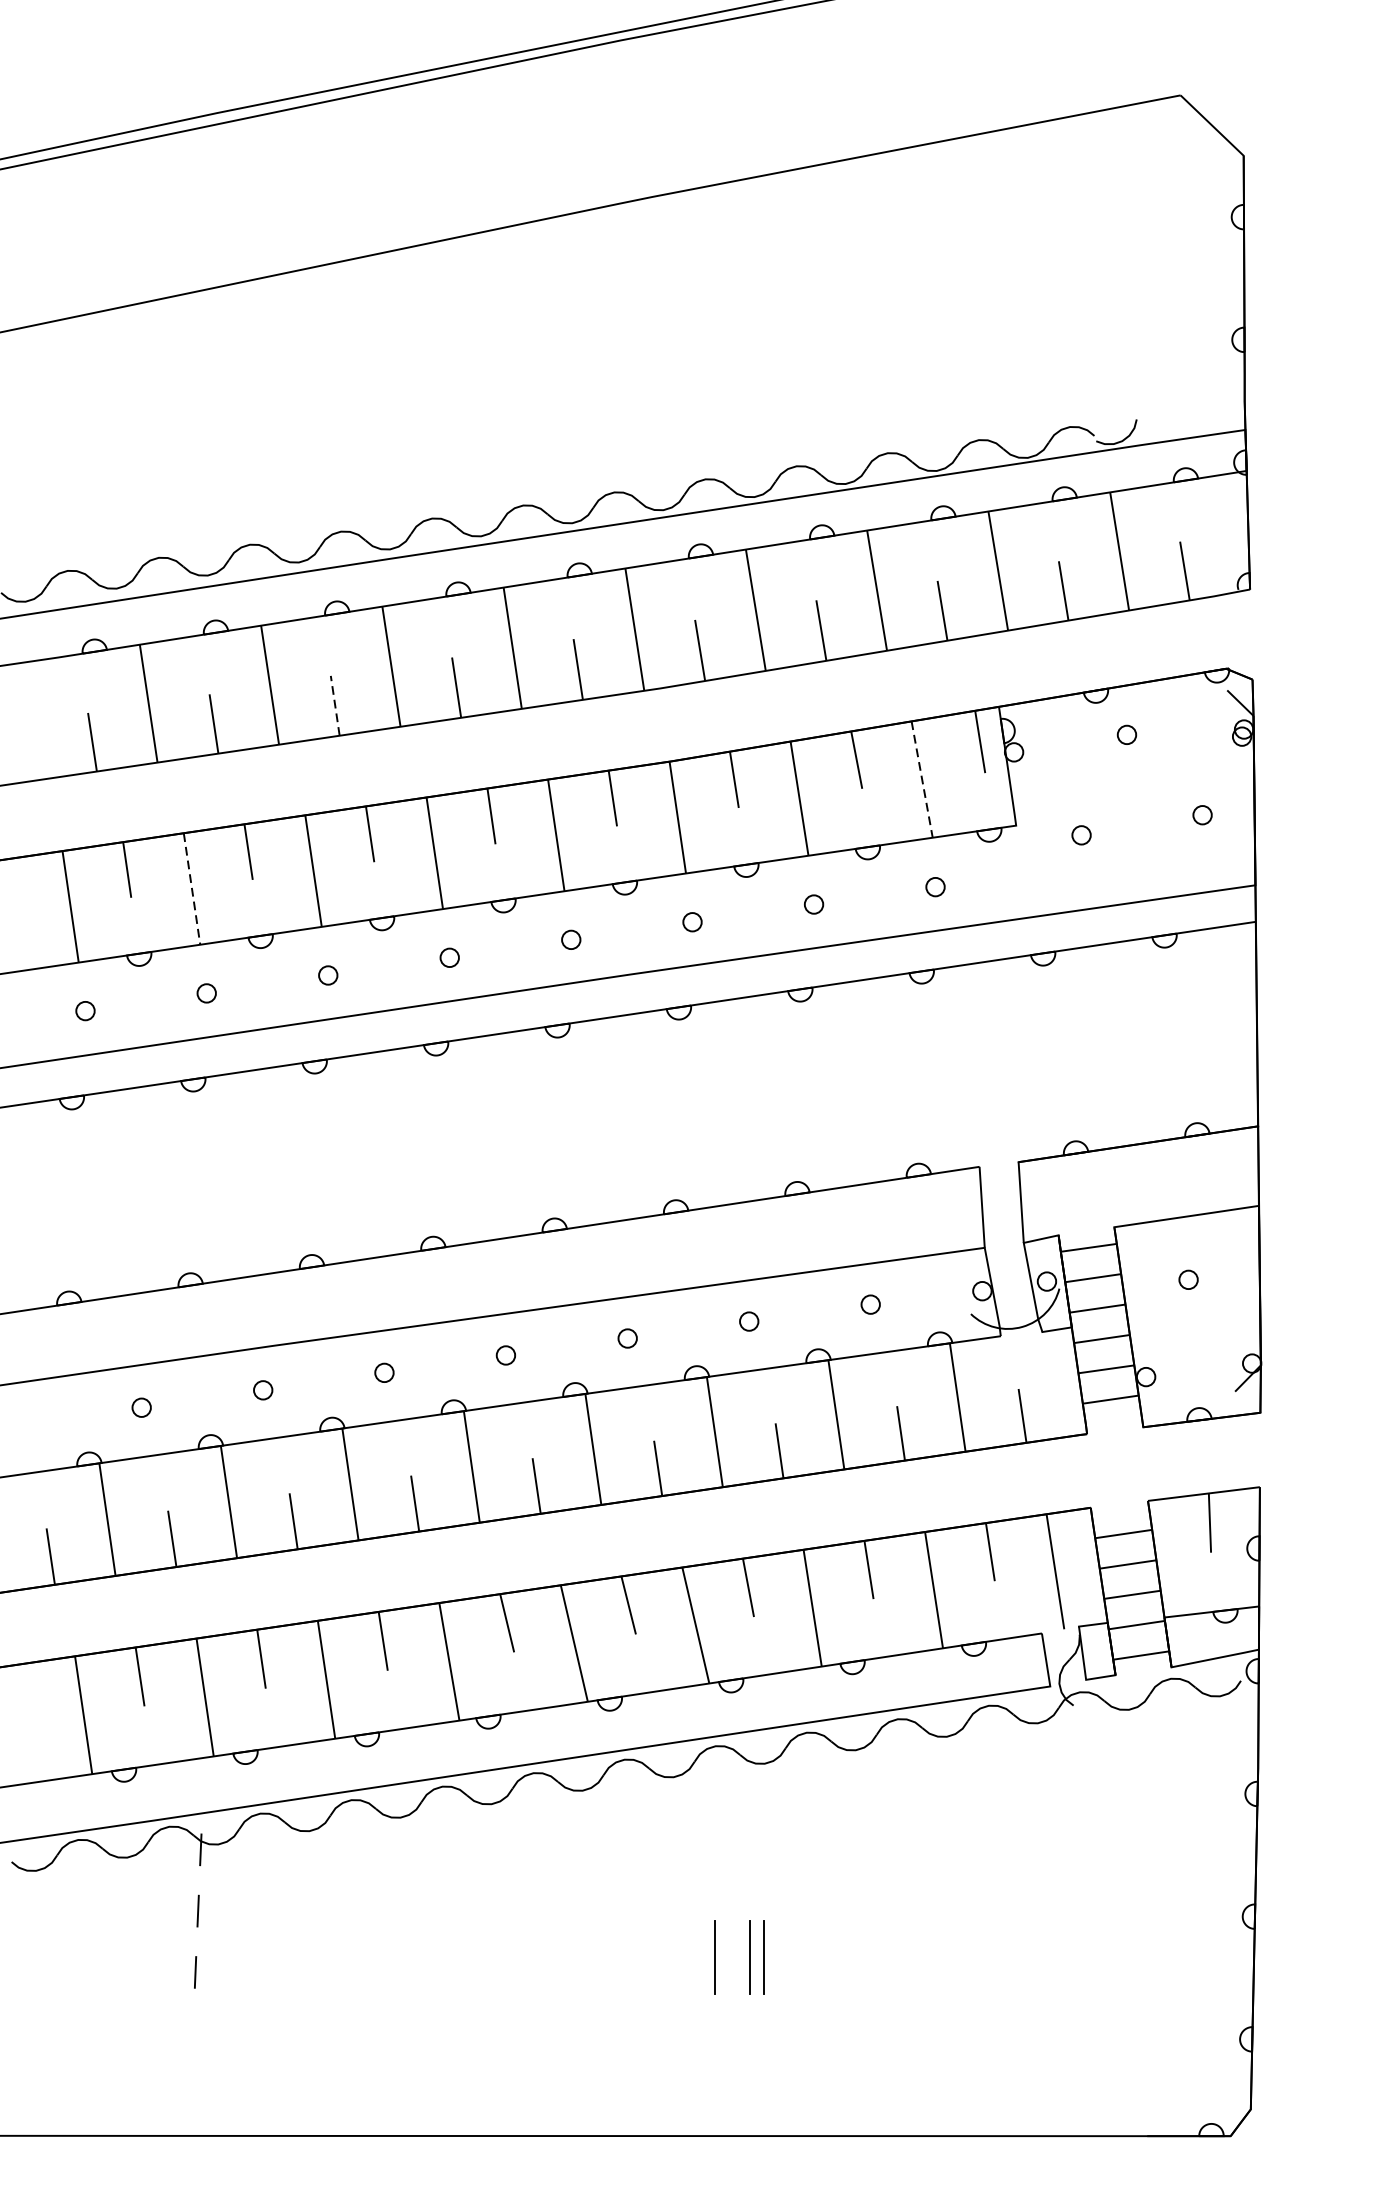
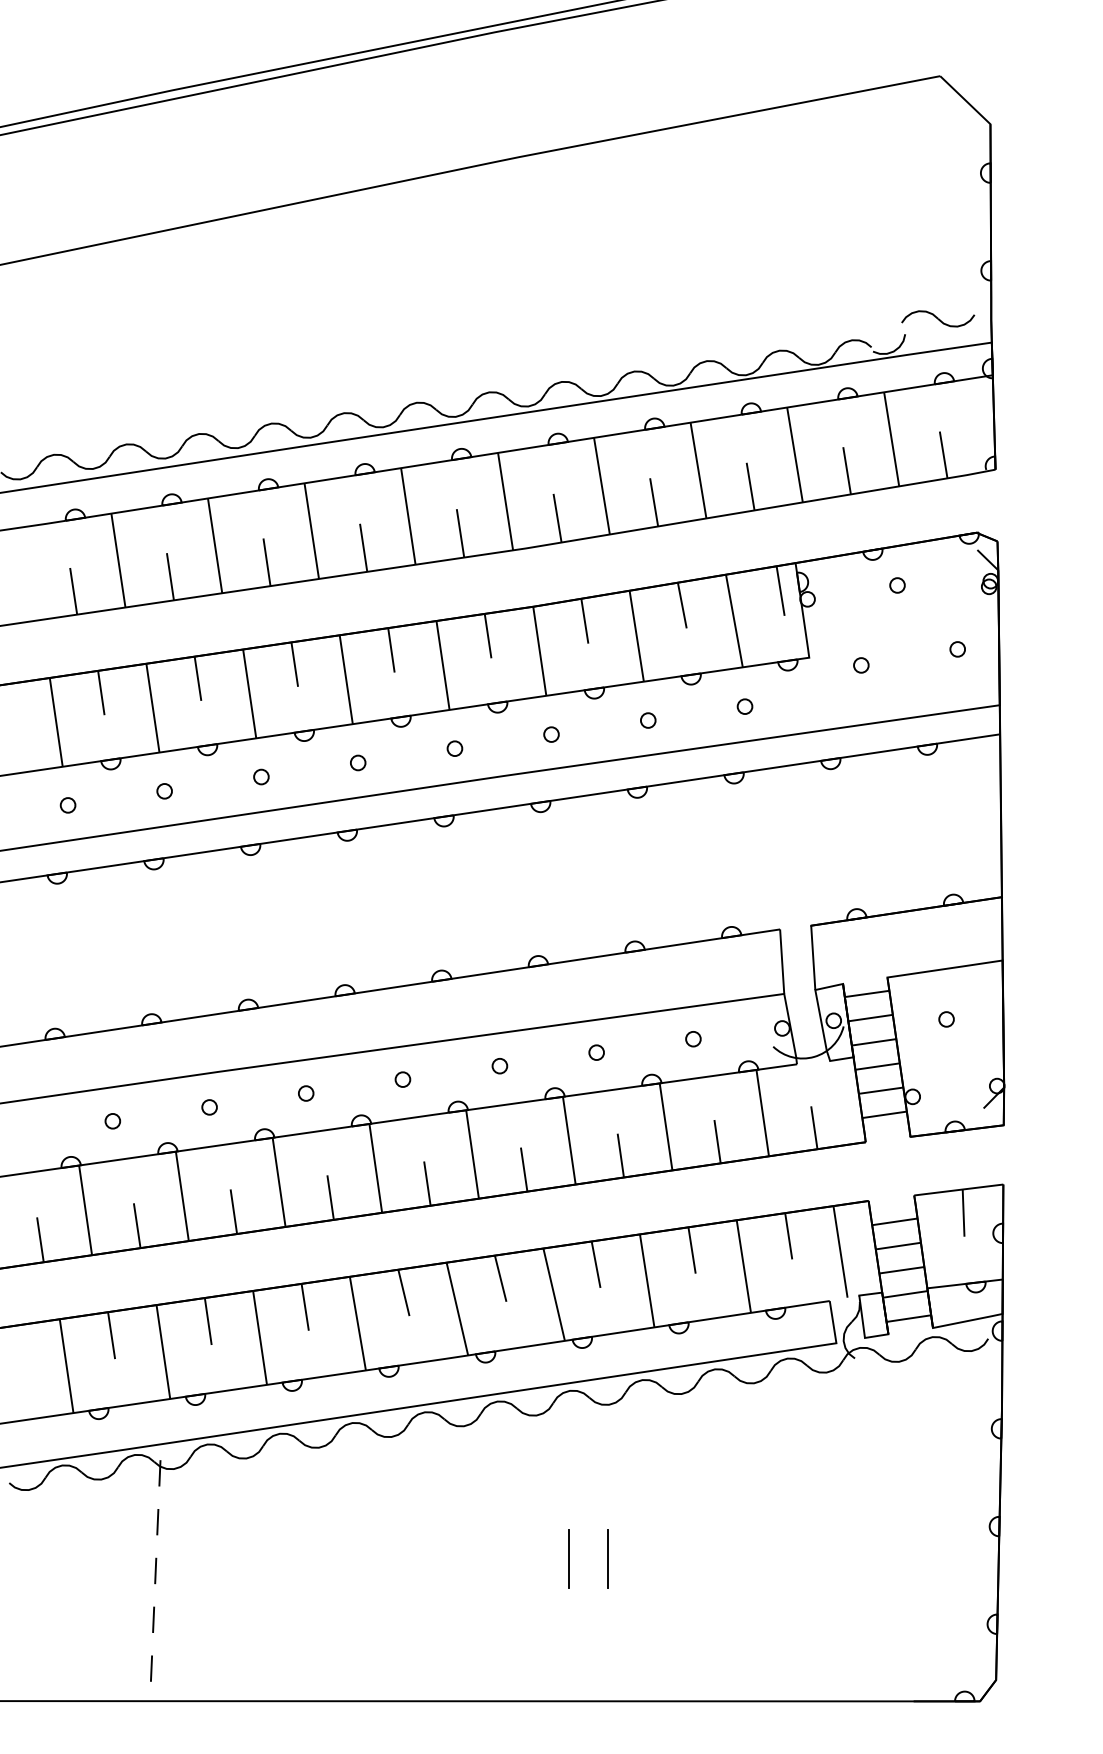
part: (1178, 399) -> (938, 318), added
line: (334, 704) -> (266, 561), dashed -> solid
line: (922, 780) -> (734, 621), dashed -> solid
line: (191, 889) -> (152, 708), dashed -> solid
line: (749, 1956) -> (596, 1558), removed
line: (192, 2033) -> (153, 1619), added
line: (190, 2094) -> (151, 1668), added

